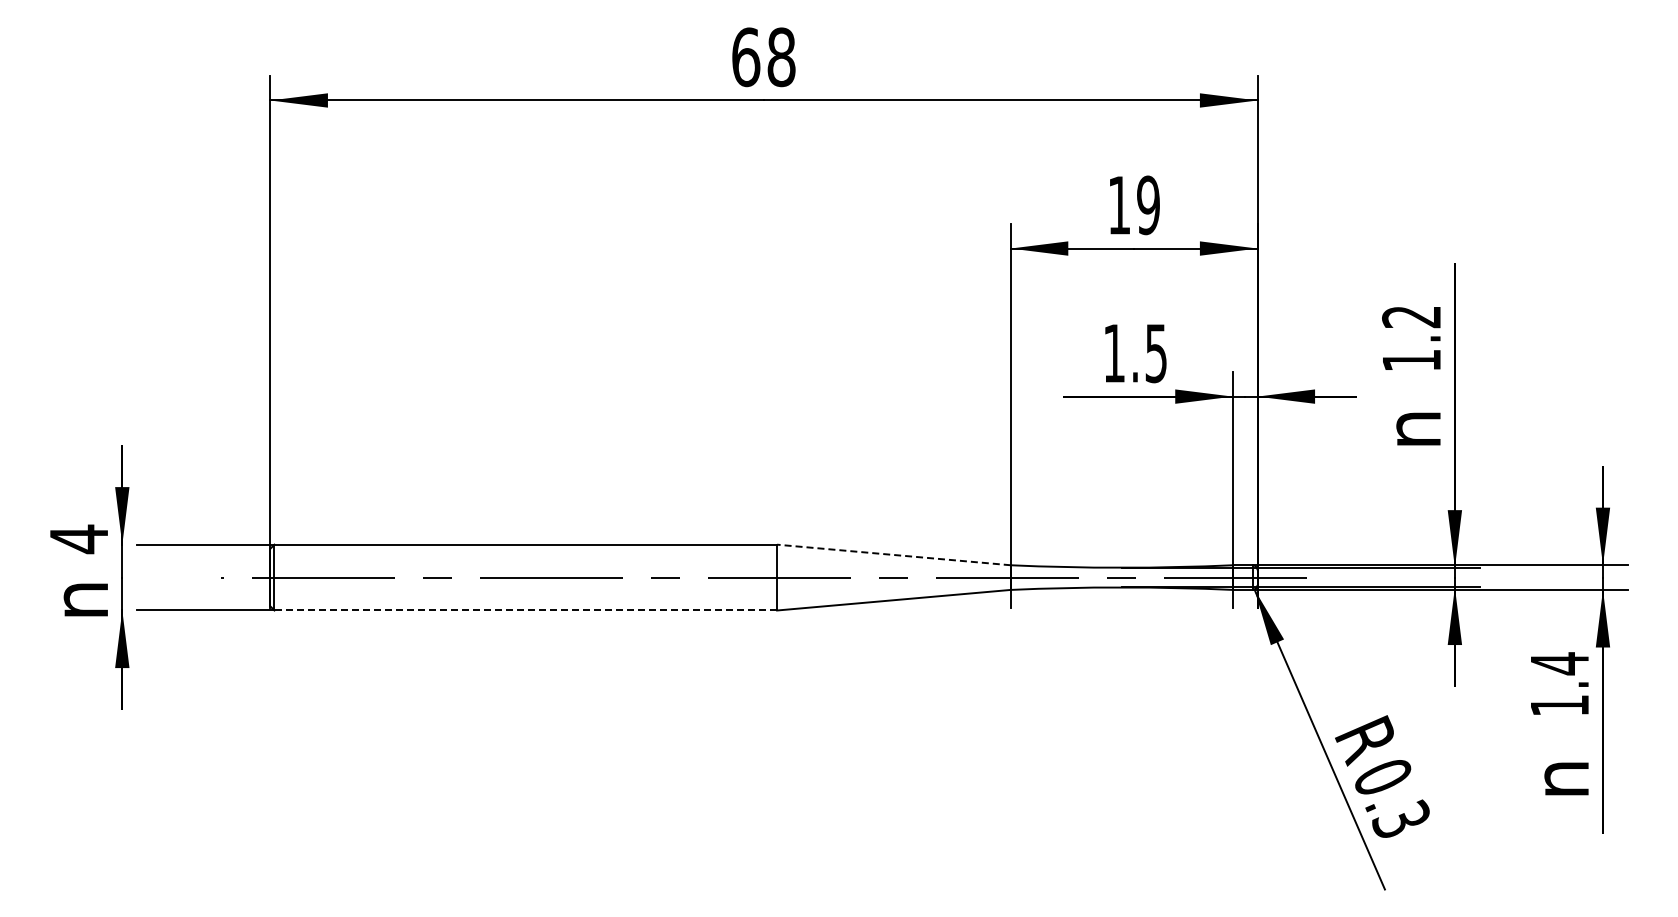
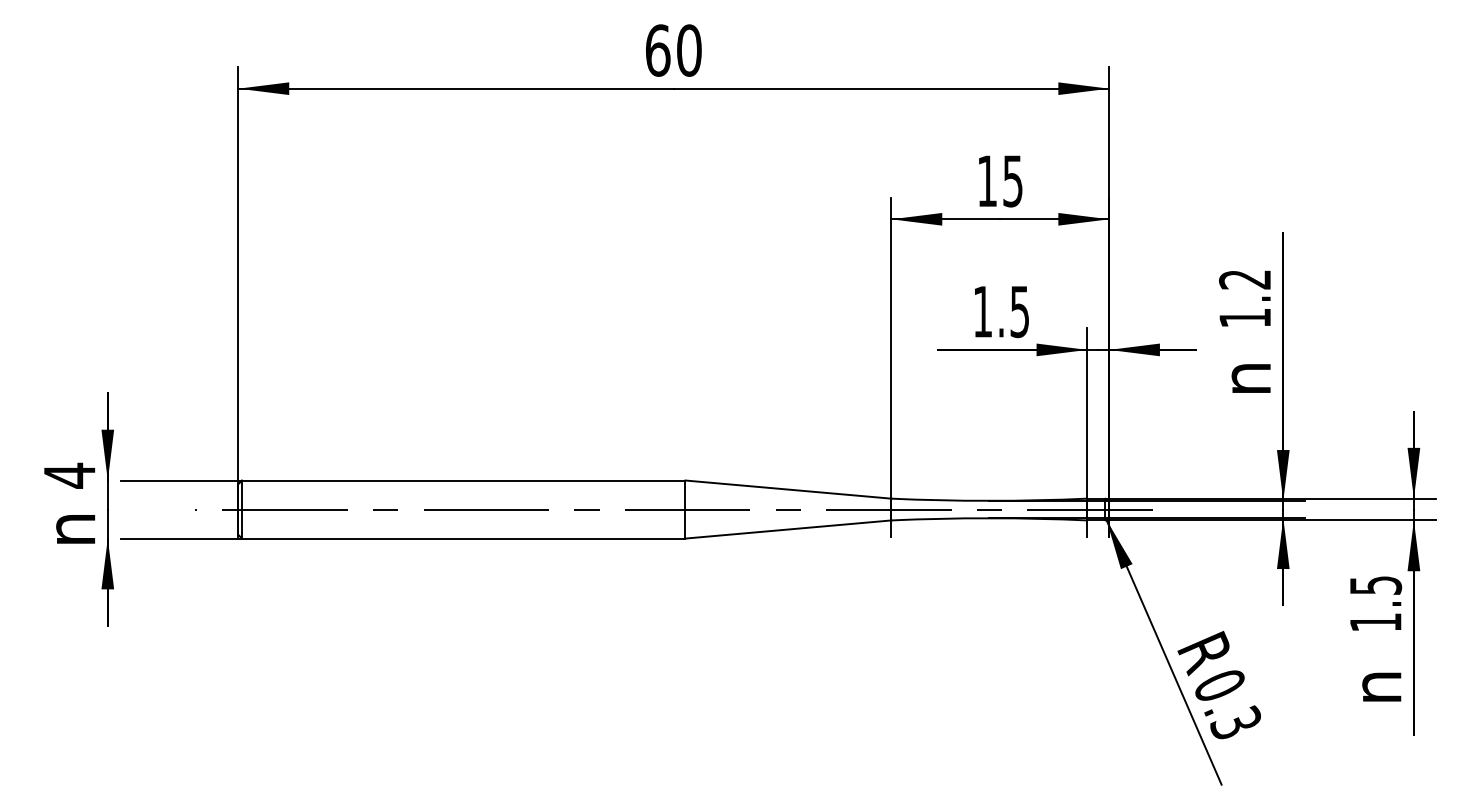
text: (781, 56) -> (689, 49), 68 -> 60
text: (1148, 204) -> (1013, 180), 19 -> 15
line: (893, 554) -> (788, 489), dashed -> solid
line: (525, 610) -> (463, 538), dashed -> solid
text: (1560, 663) -> (1376, 585), 1.4 -> 1.5

